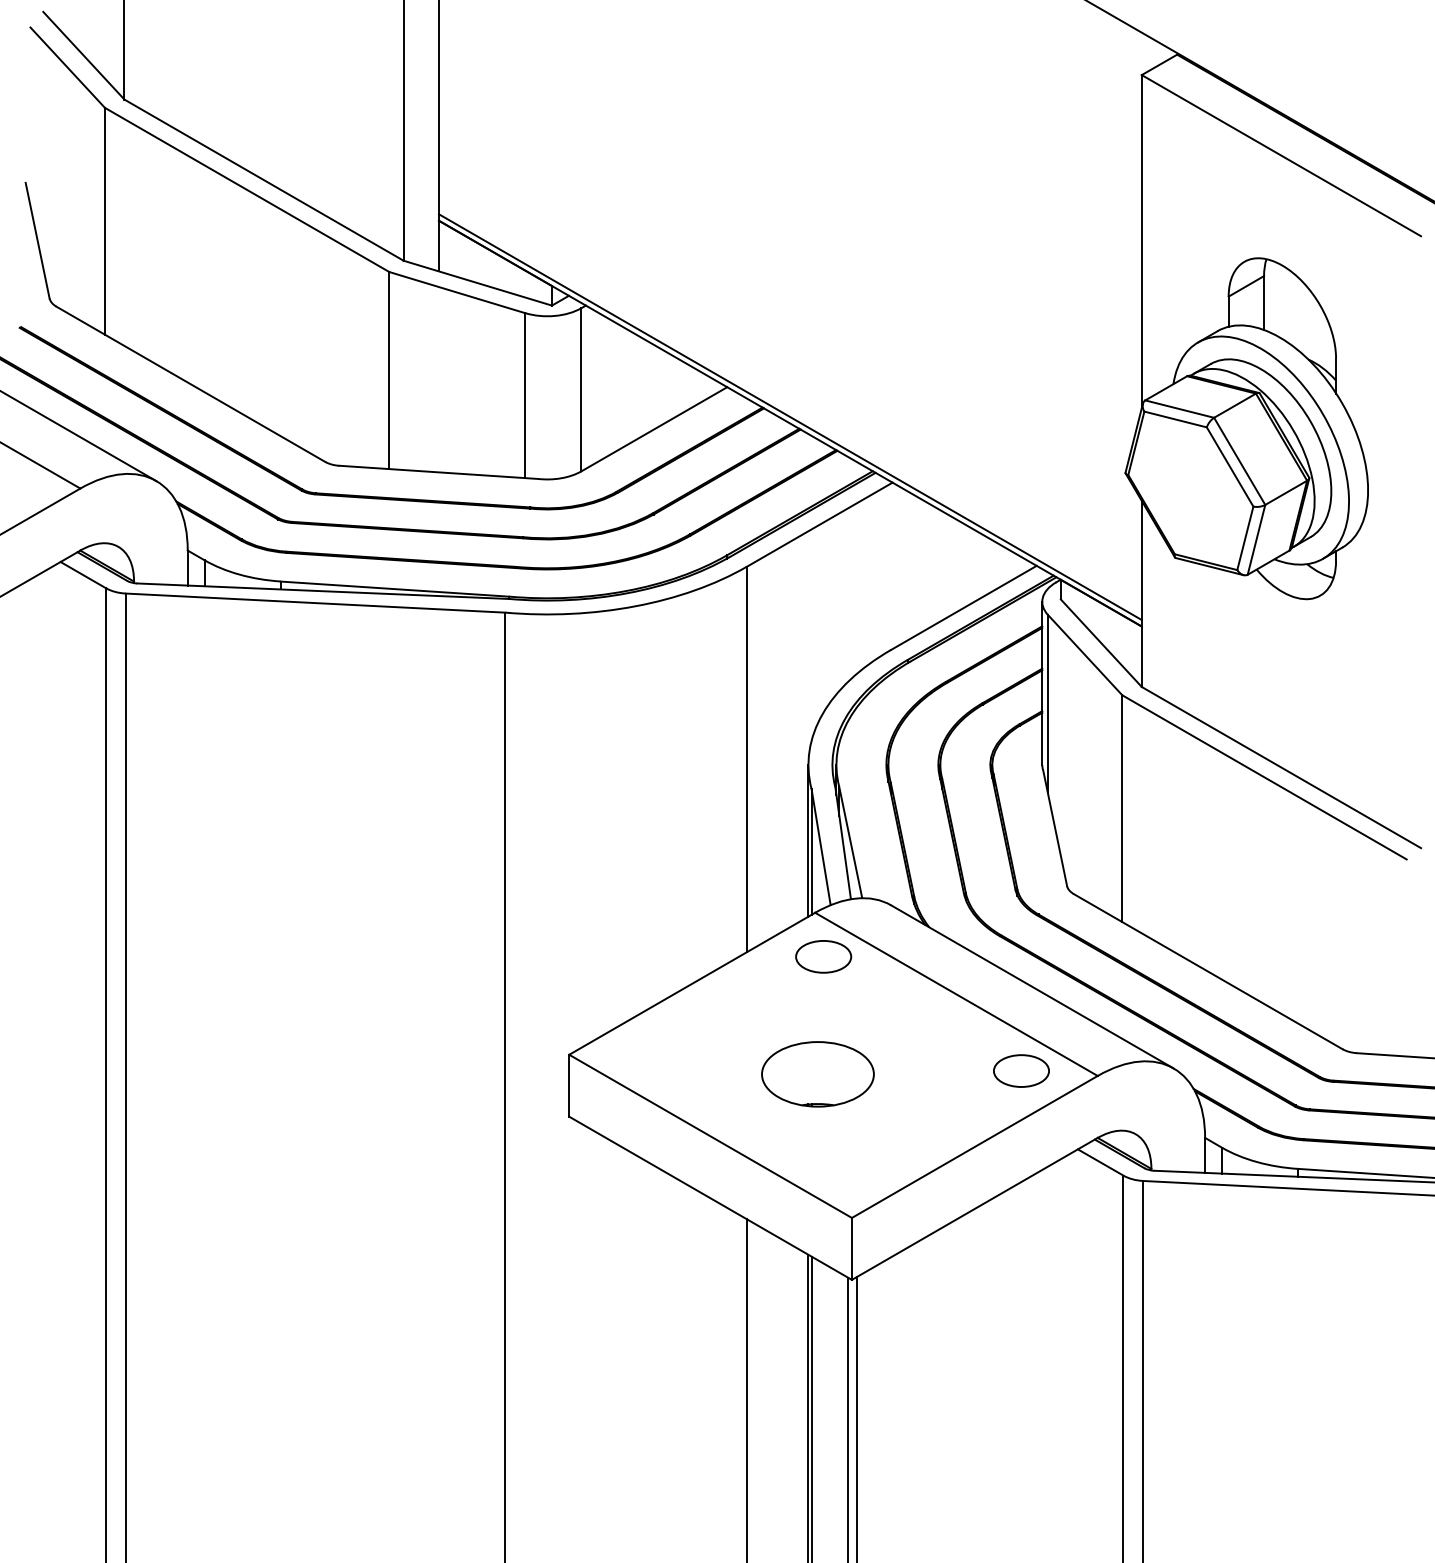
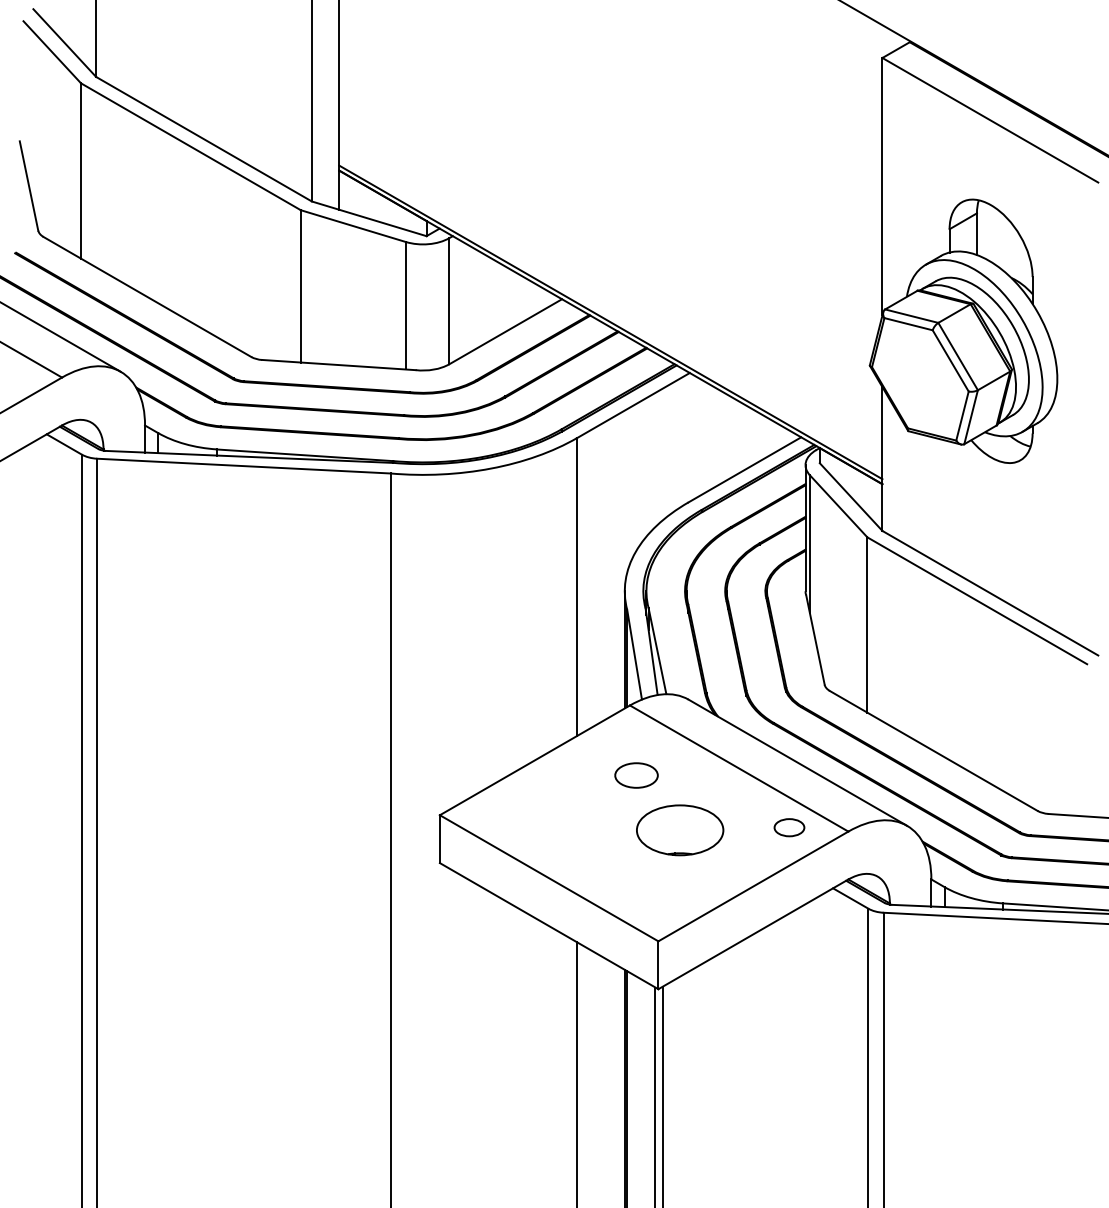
part: (823, 956) -> (636, 775), moved
part: (1021, 1070) -> (789, 827), size x0.7
part: (818, 1074) -> (680, 830), moved

